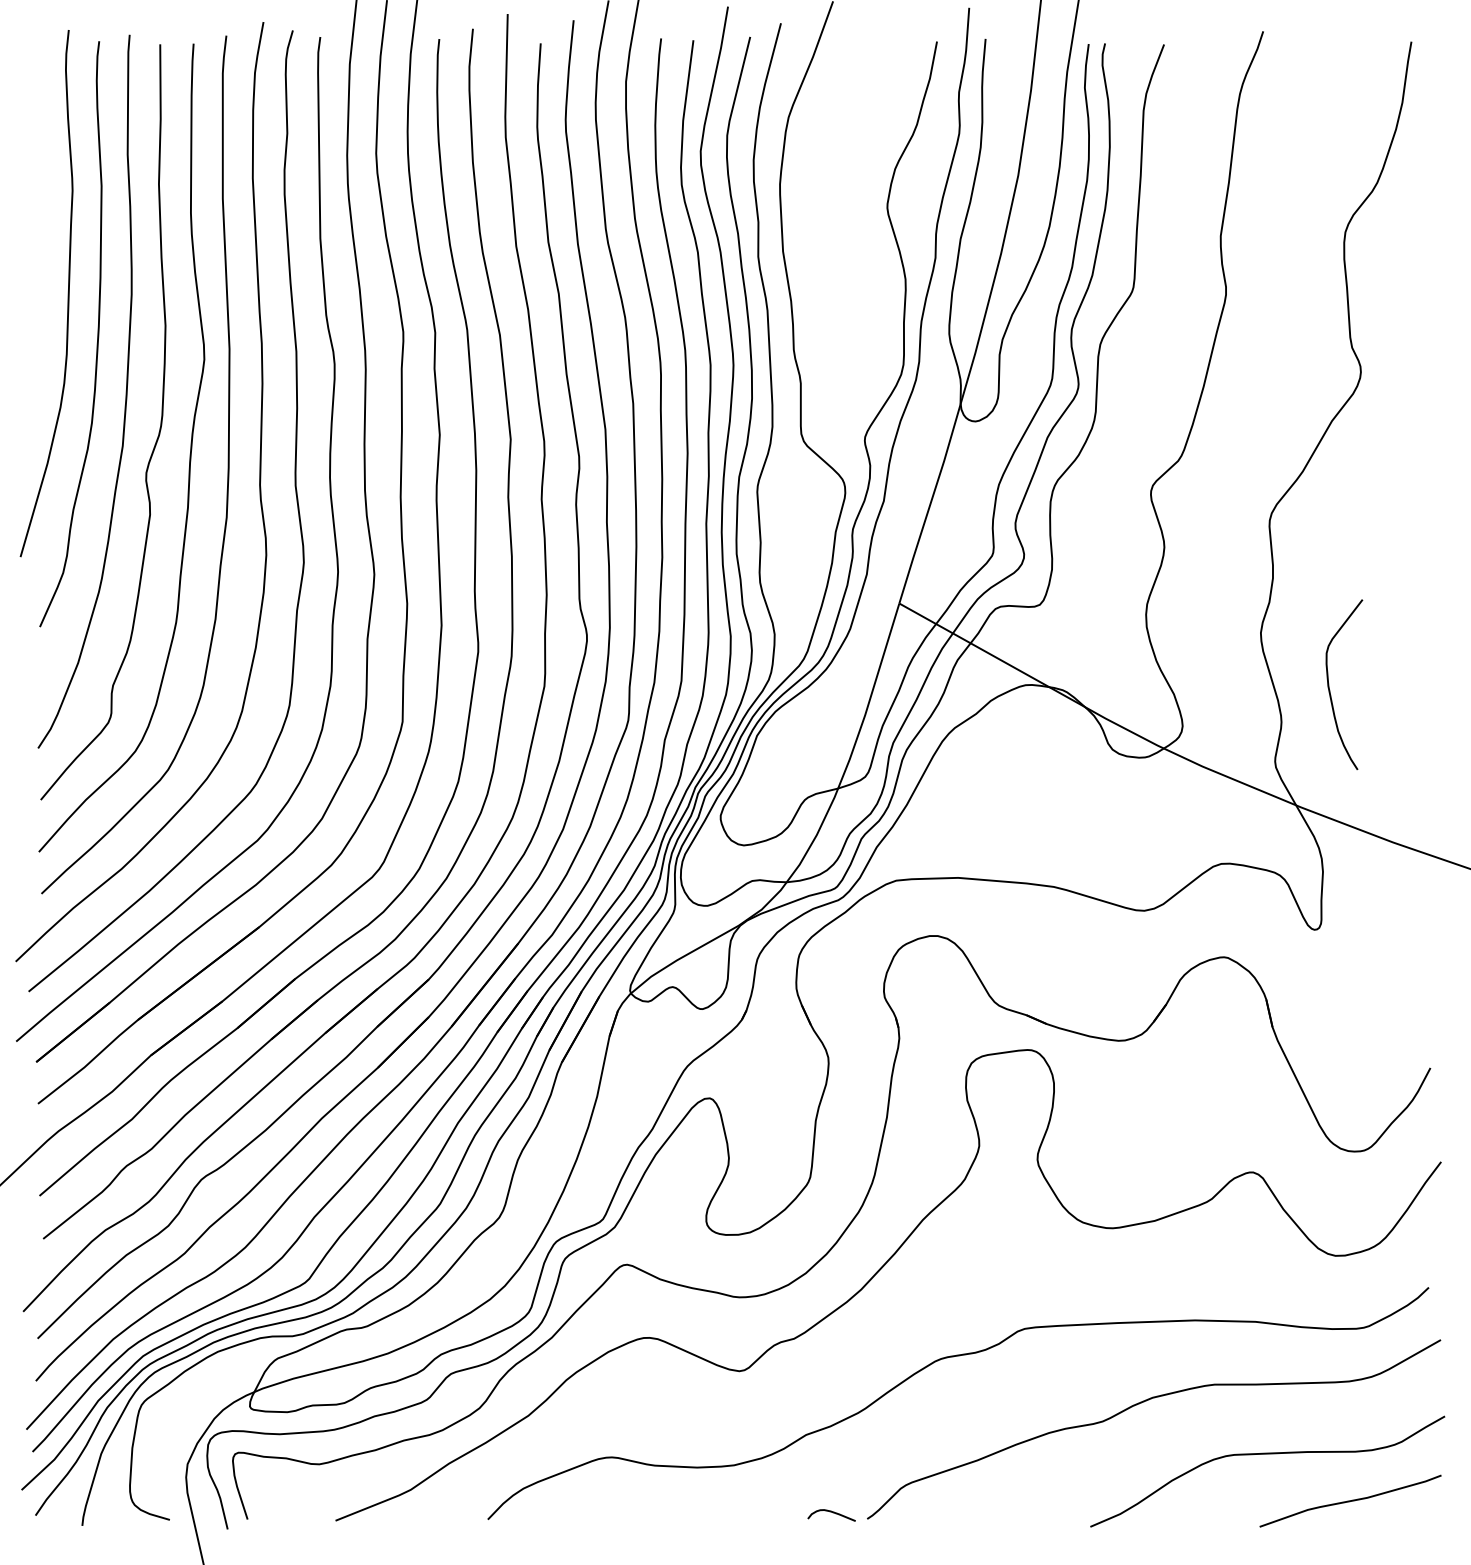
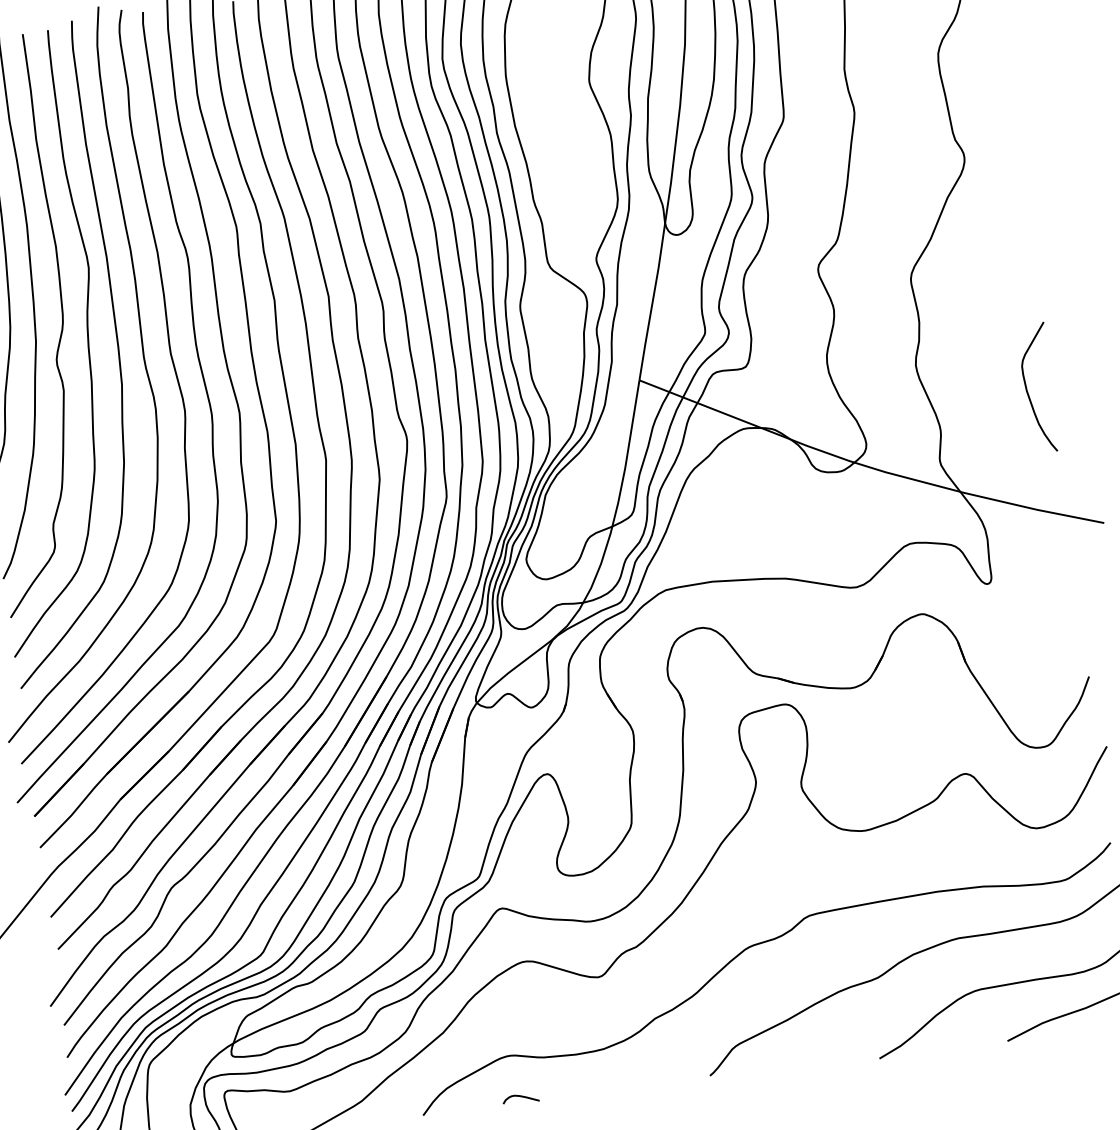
curve: (1329, 684) -> (1027, 389), moved
curve: (833, 1513) -> (522, 1097), moved

